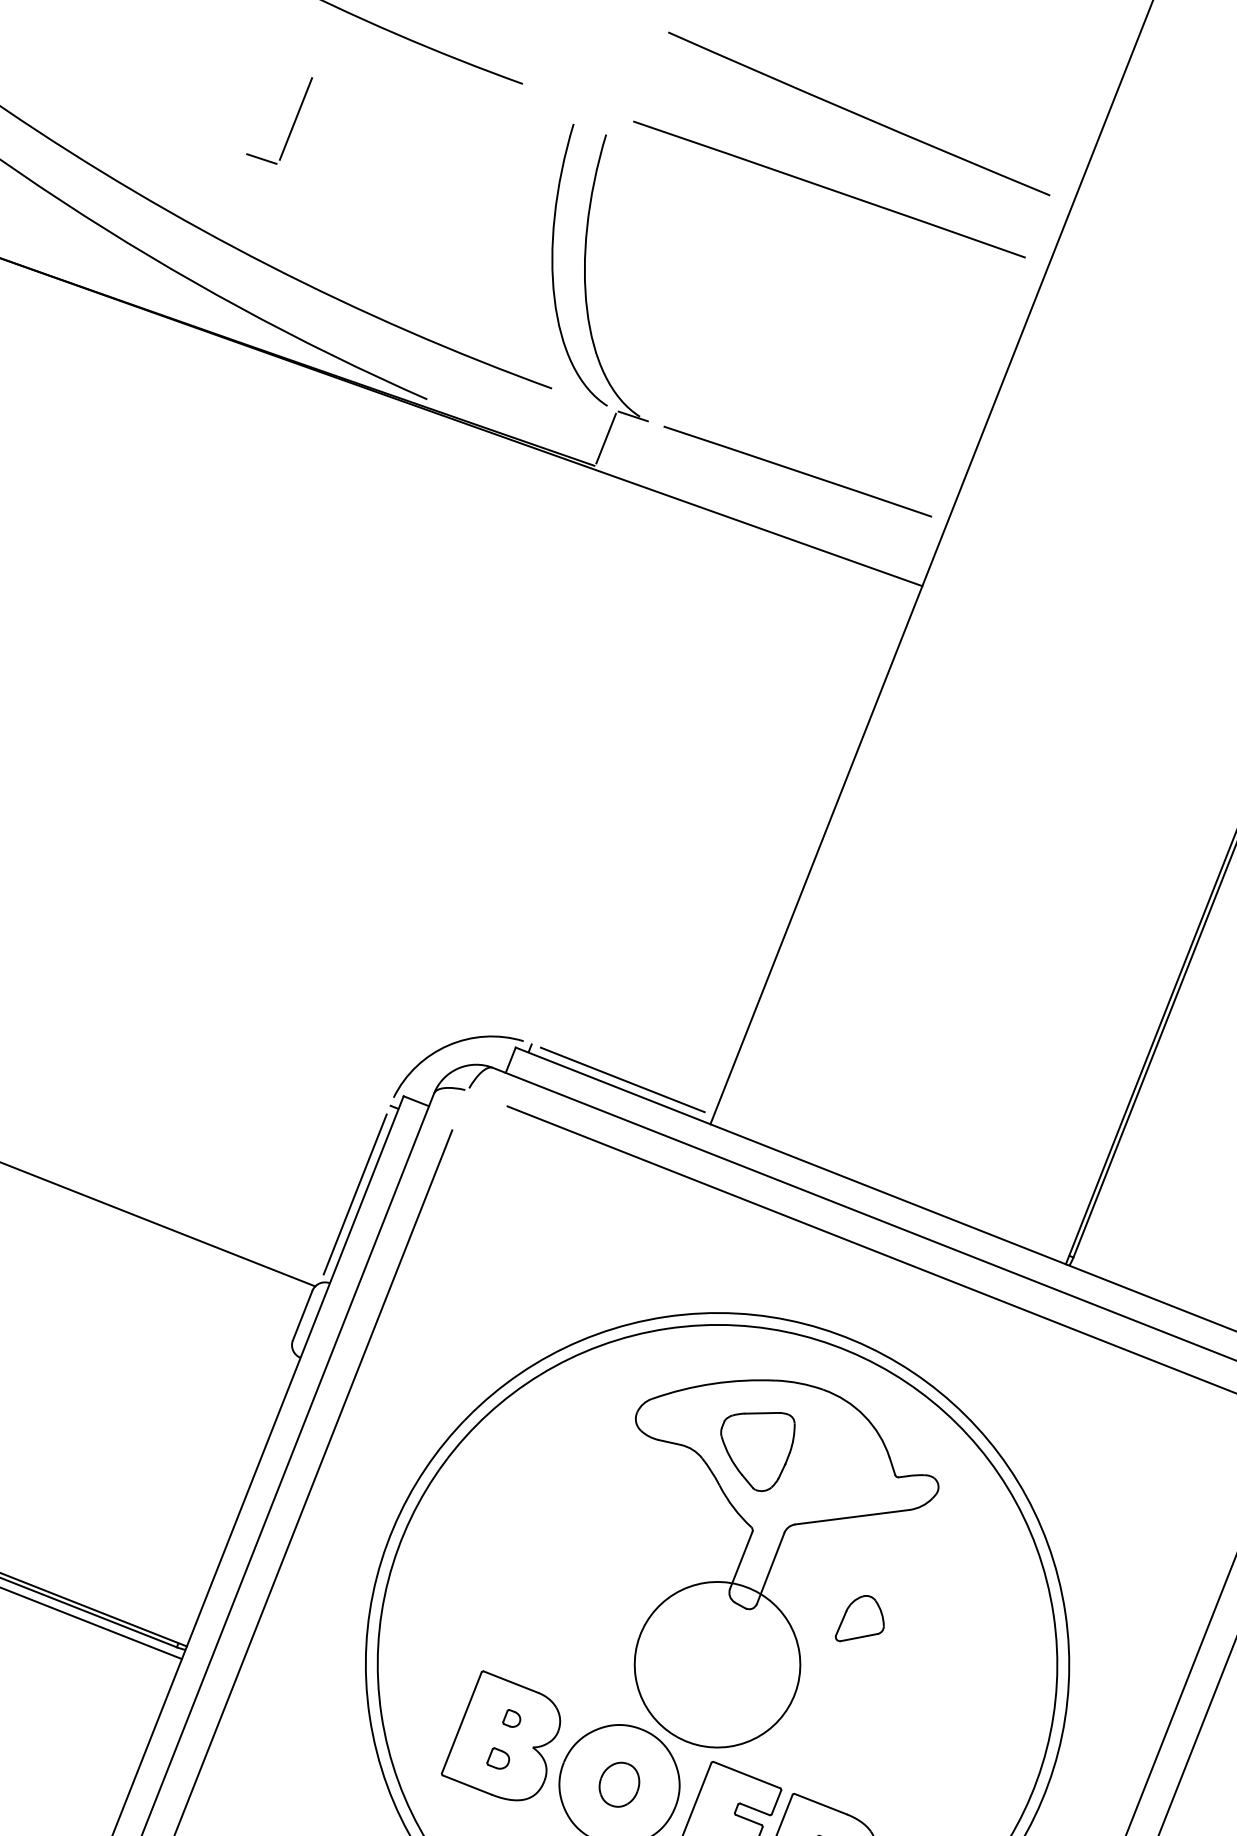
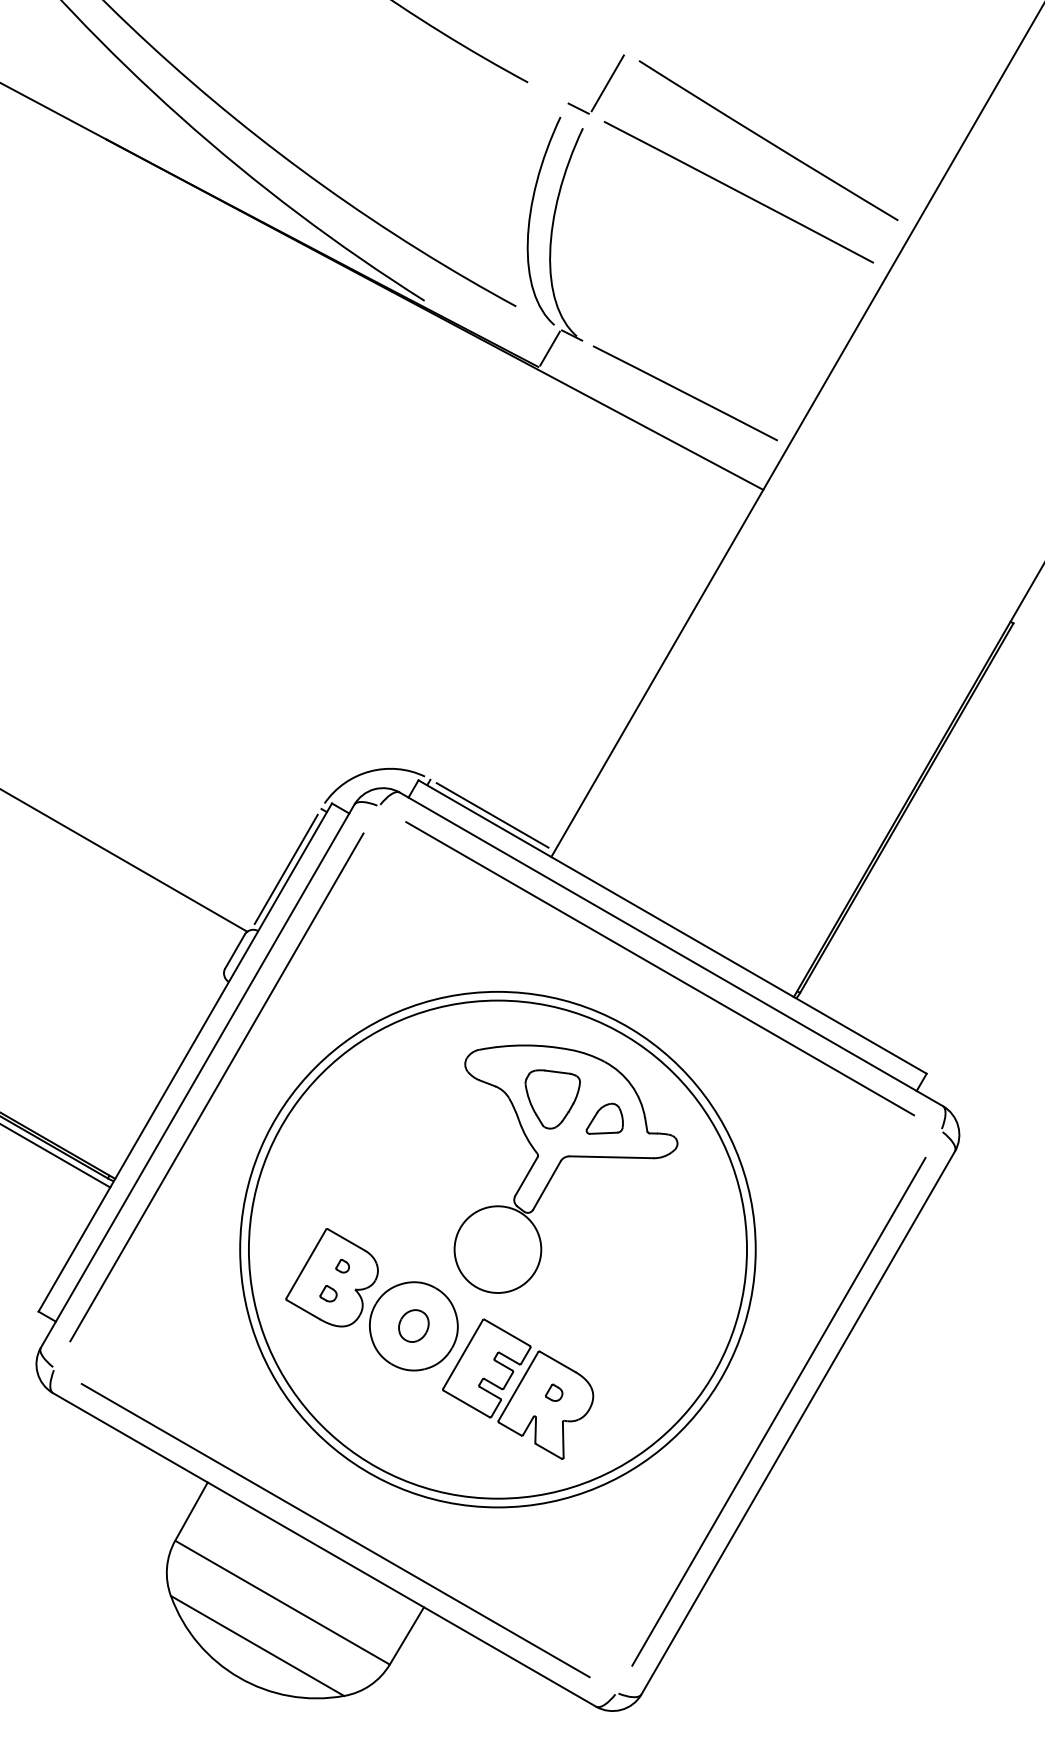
part: (291, 126) -> (603, 88), moved
part: (857, 1617) -> (604, 1118), moved
circle: (716, 1664) -> (497, 1249), size x0.71

